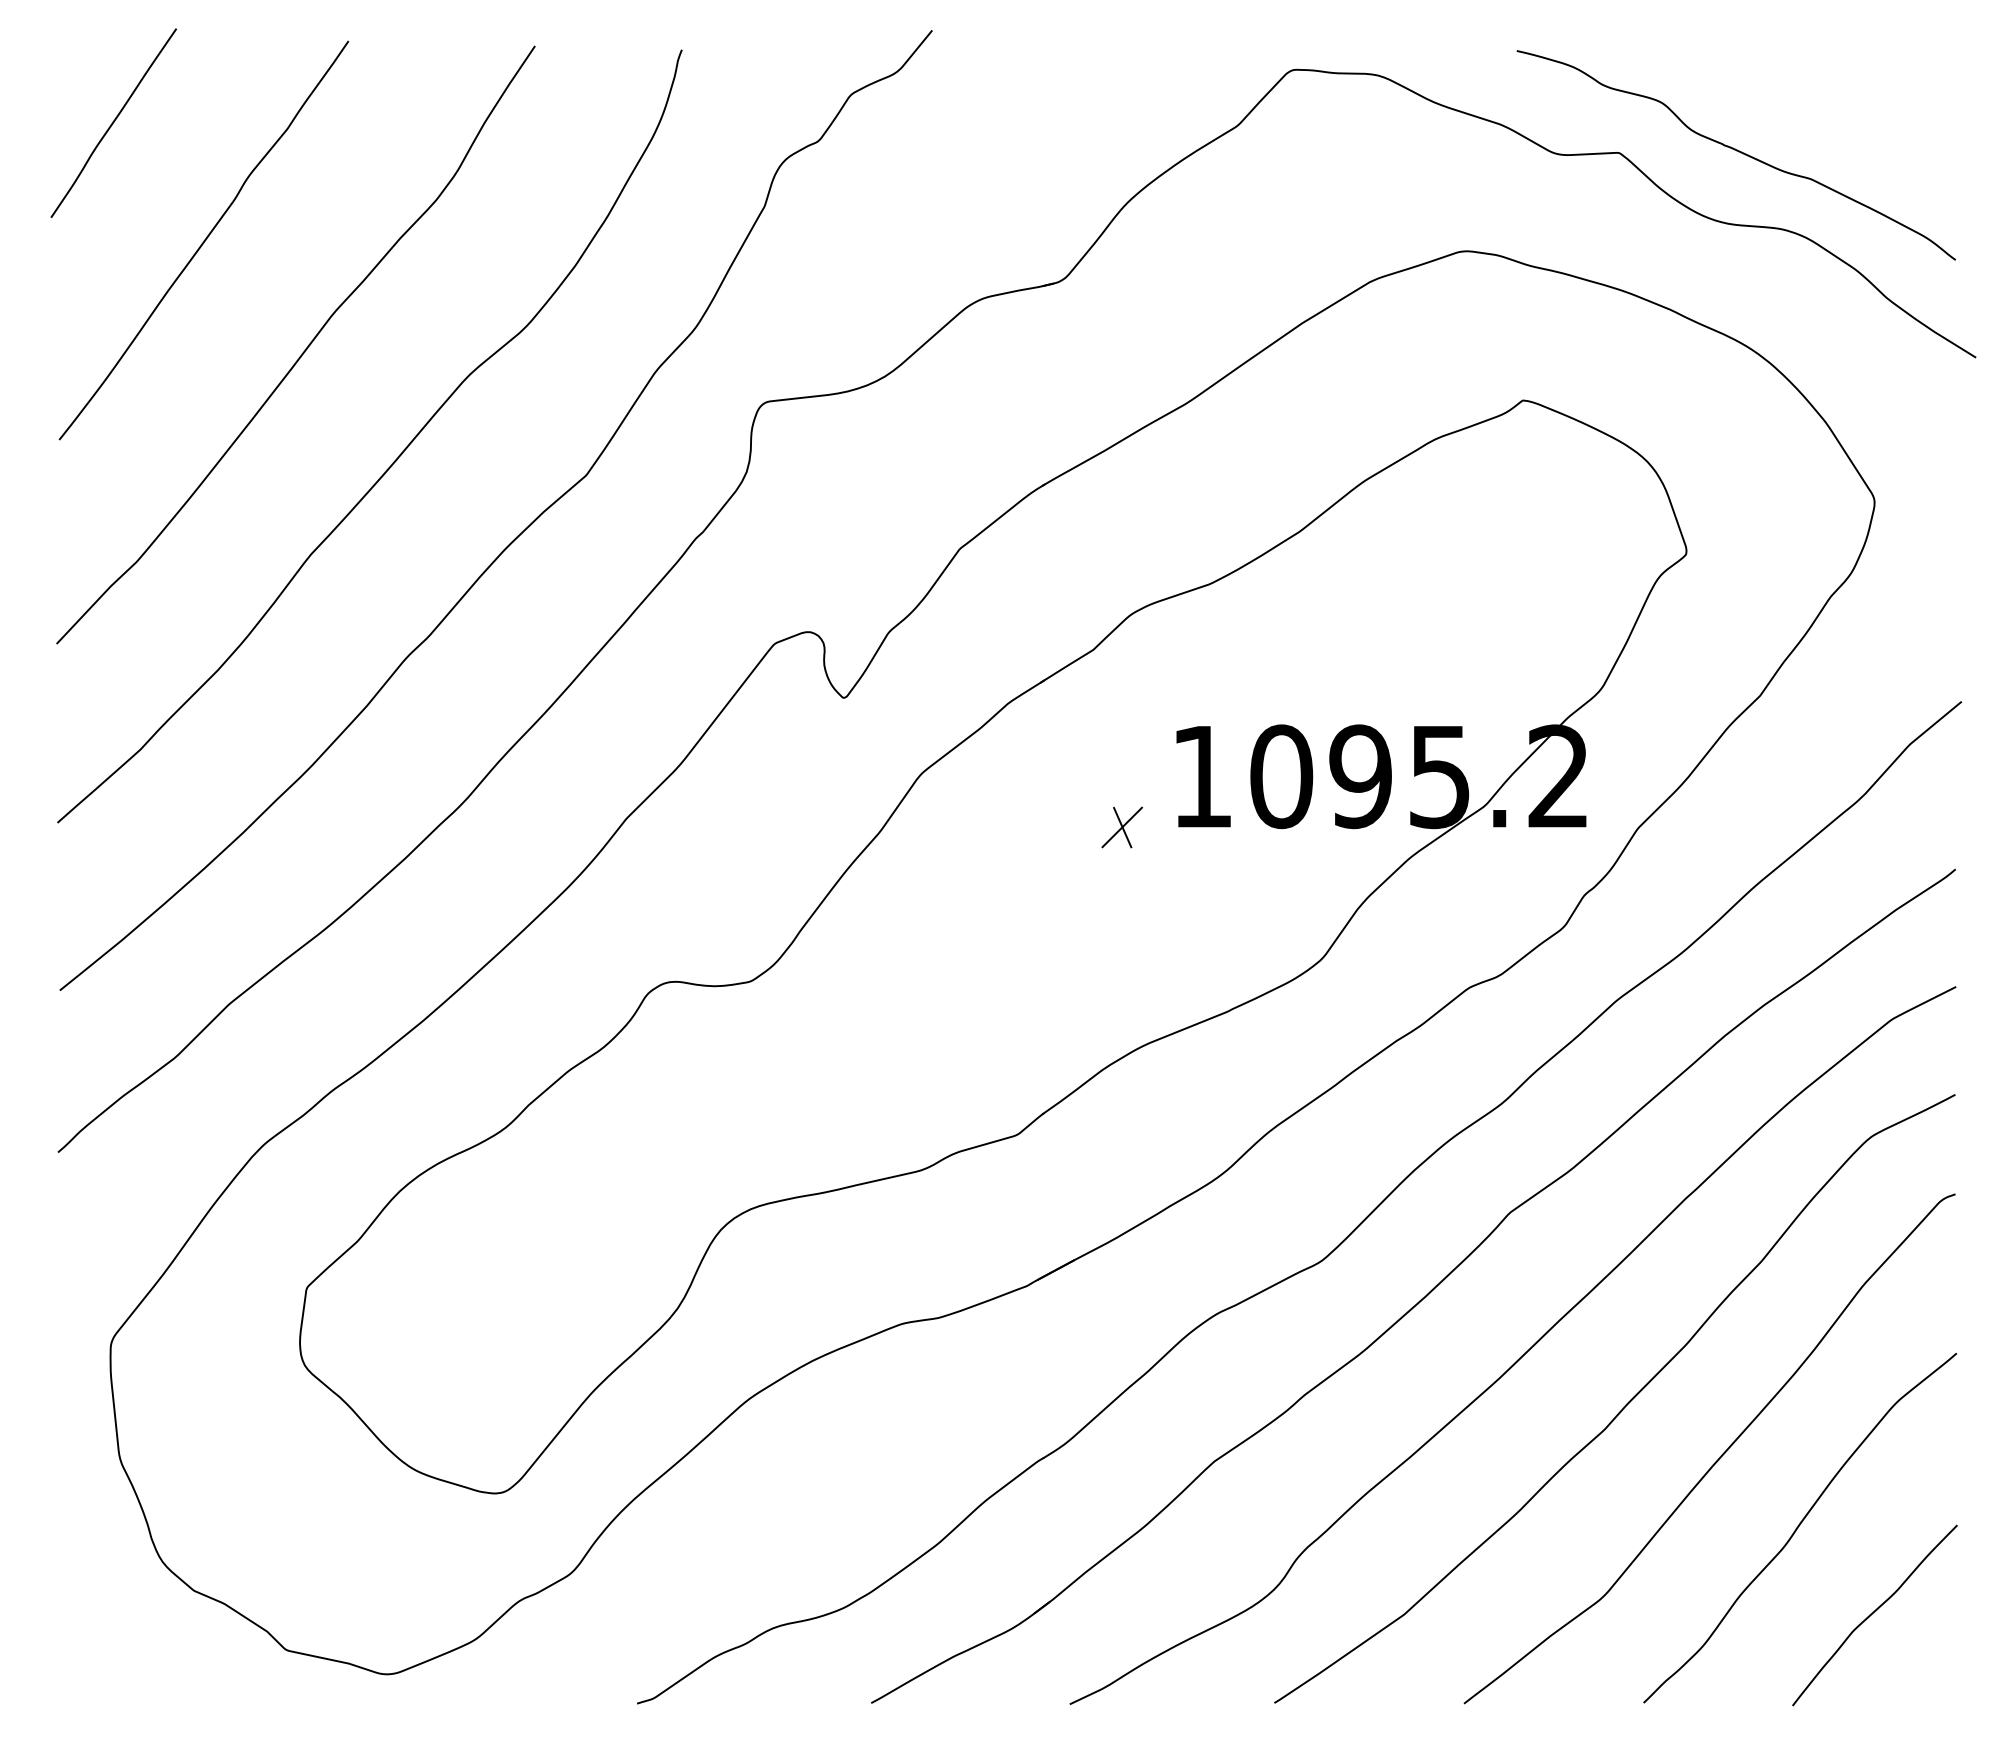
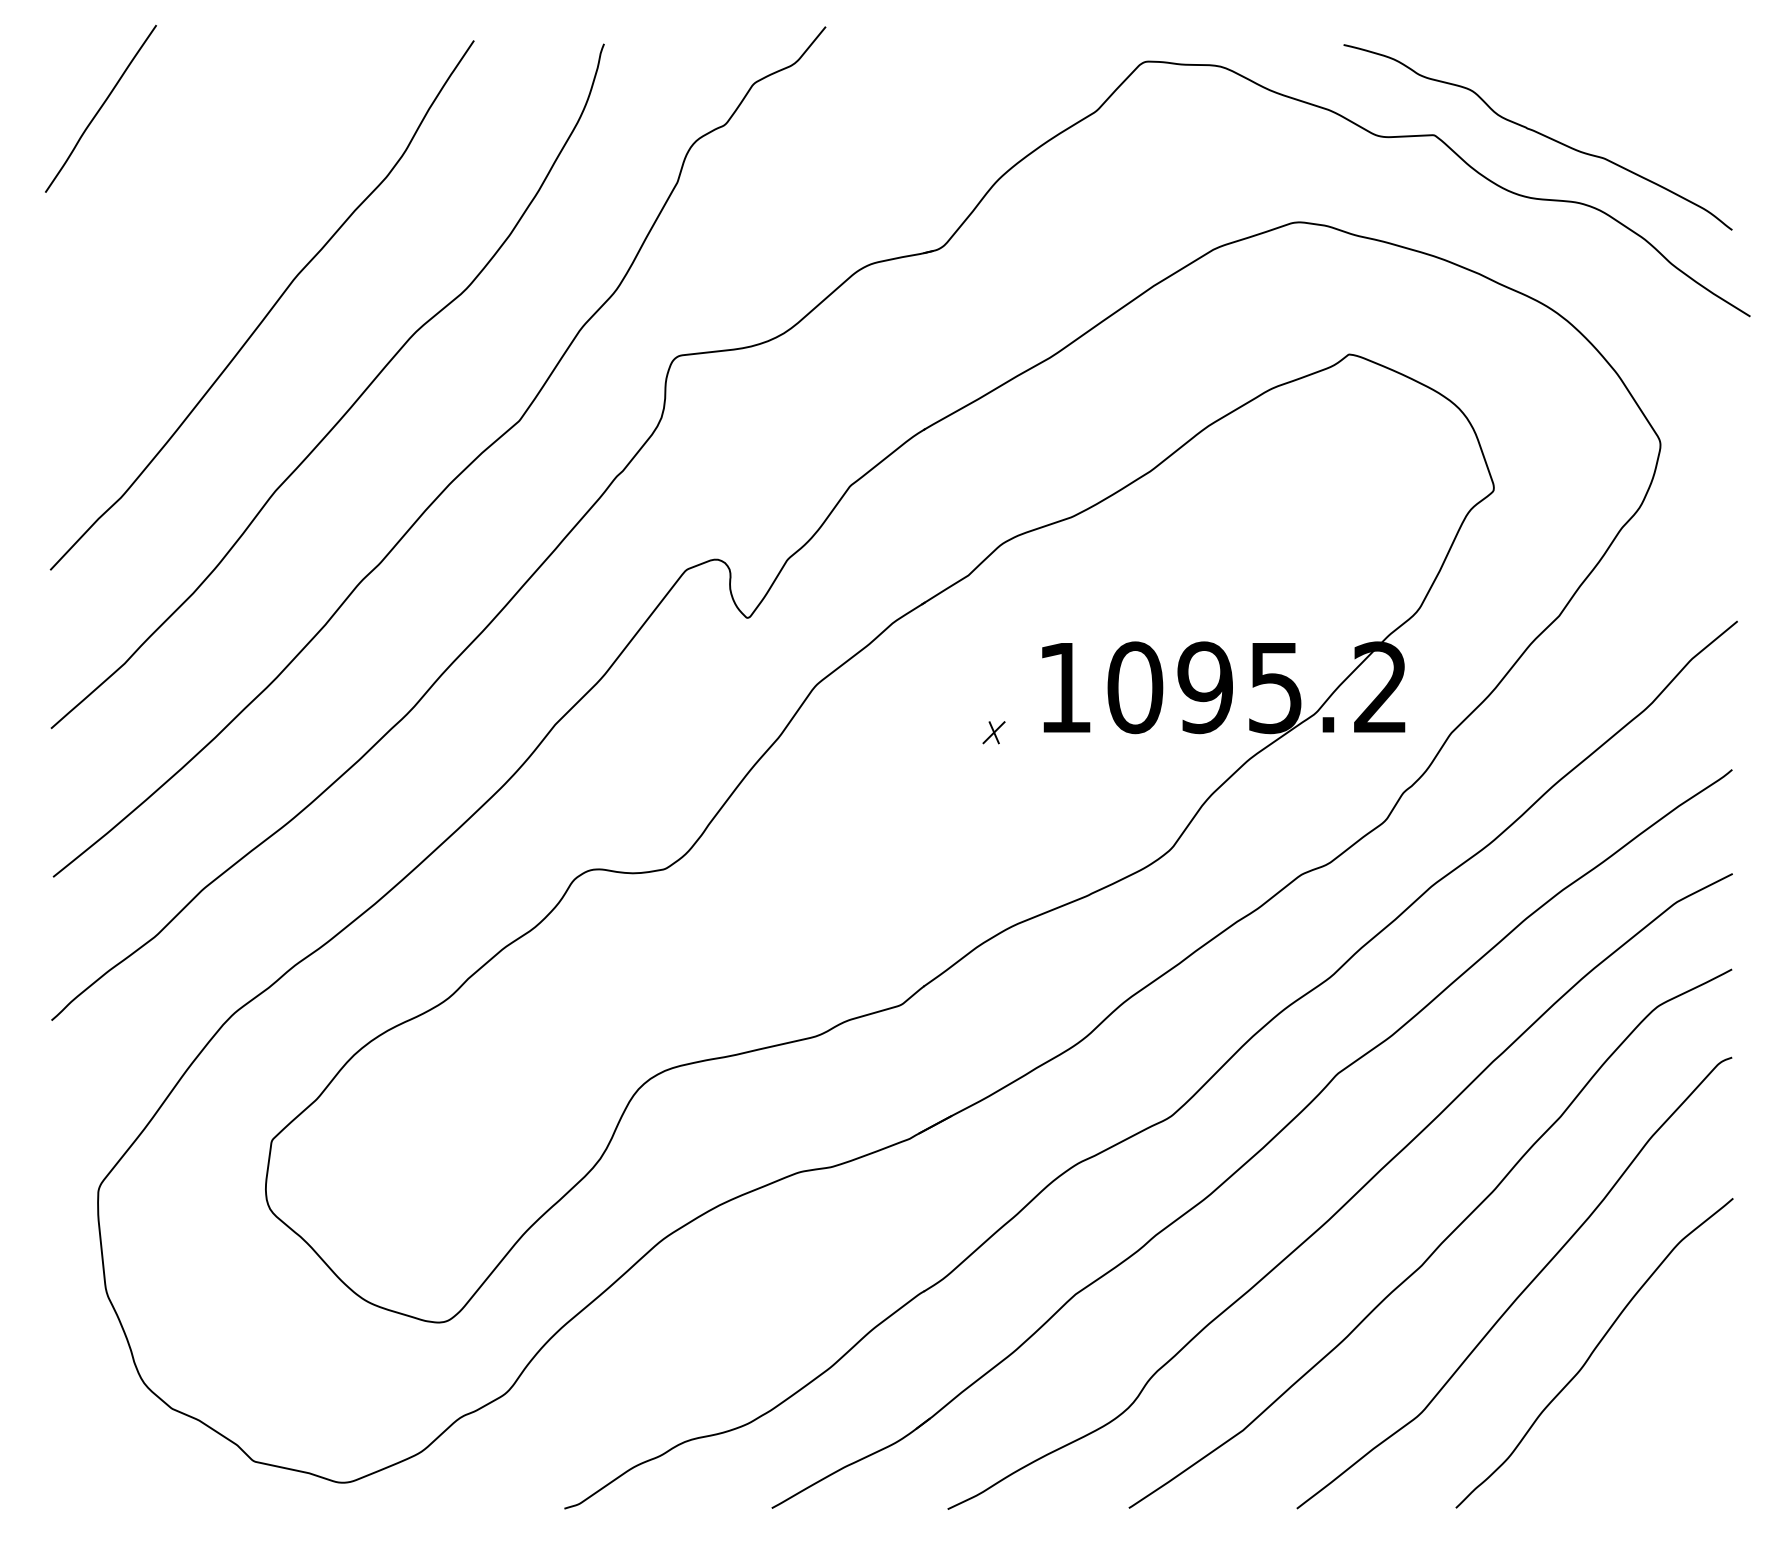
curve: (203, 240) -> (180, 212), removed
part: (1121, 827) -> (993, 732), size x0.6
curve: (1873, 1613) -> (1659, 1428), removed

